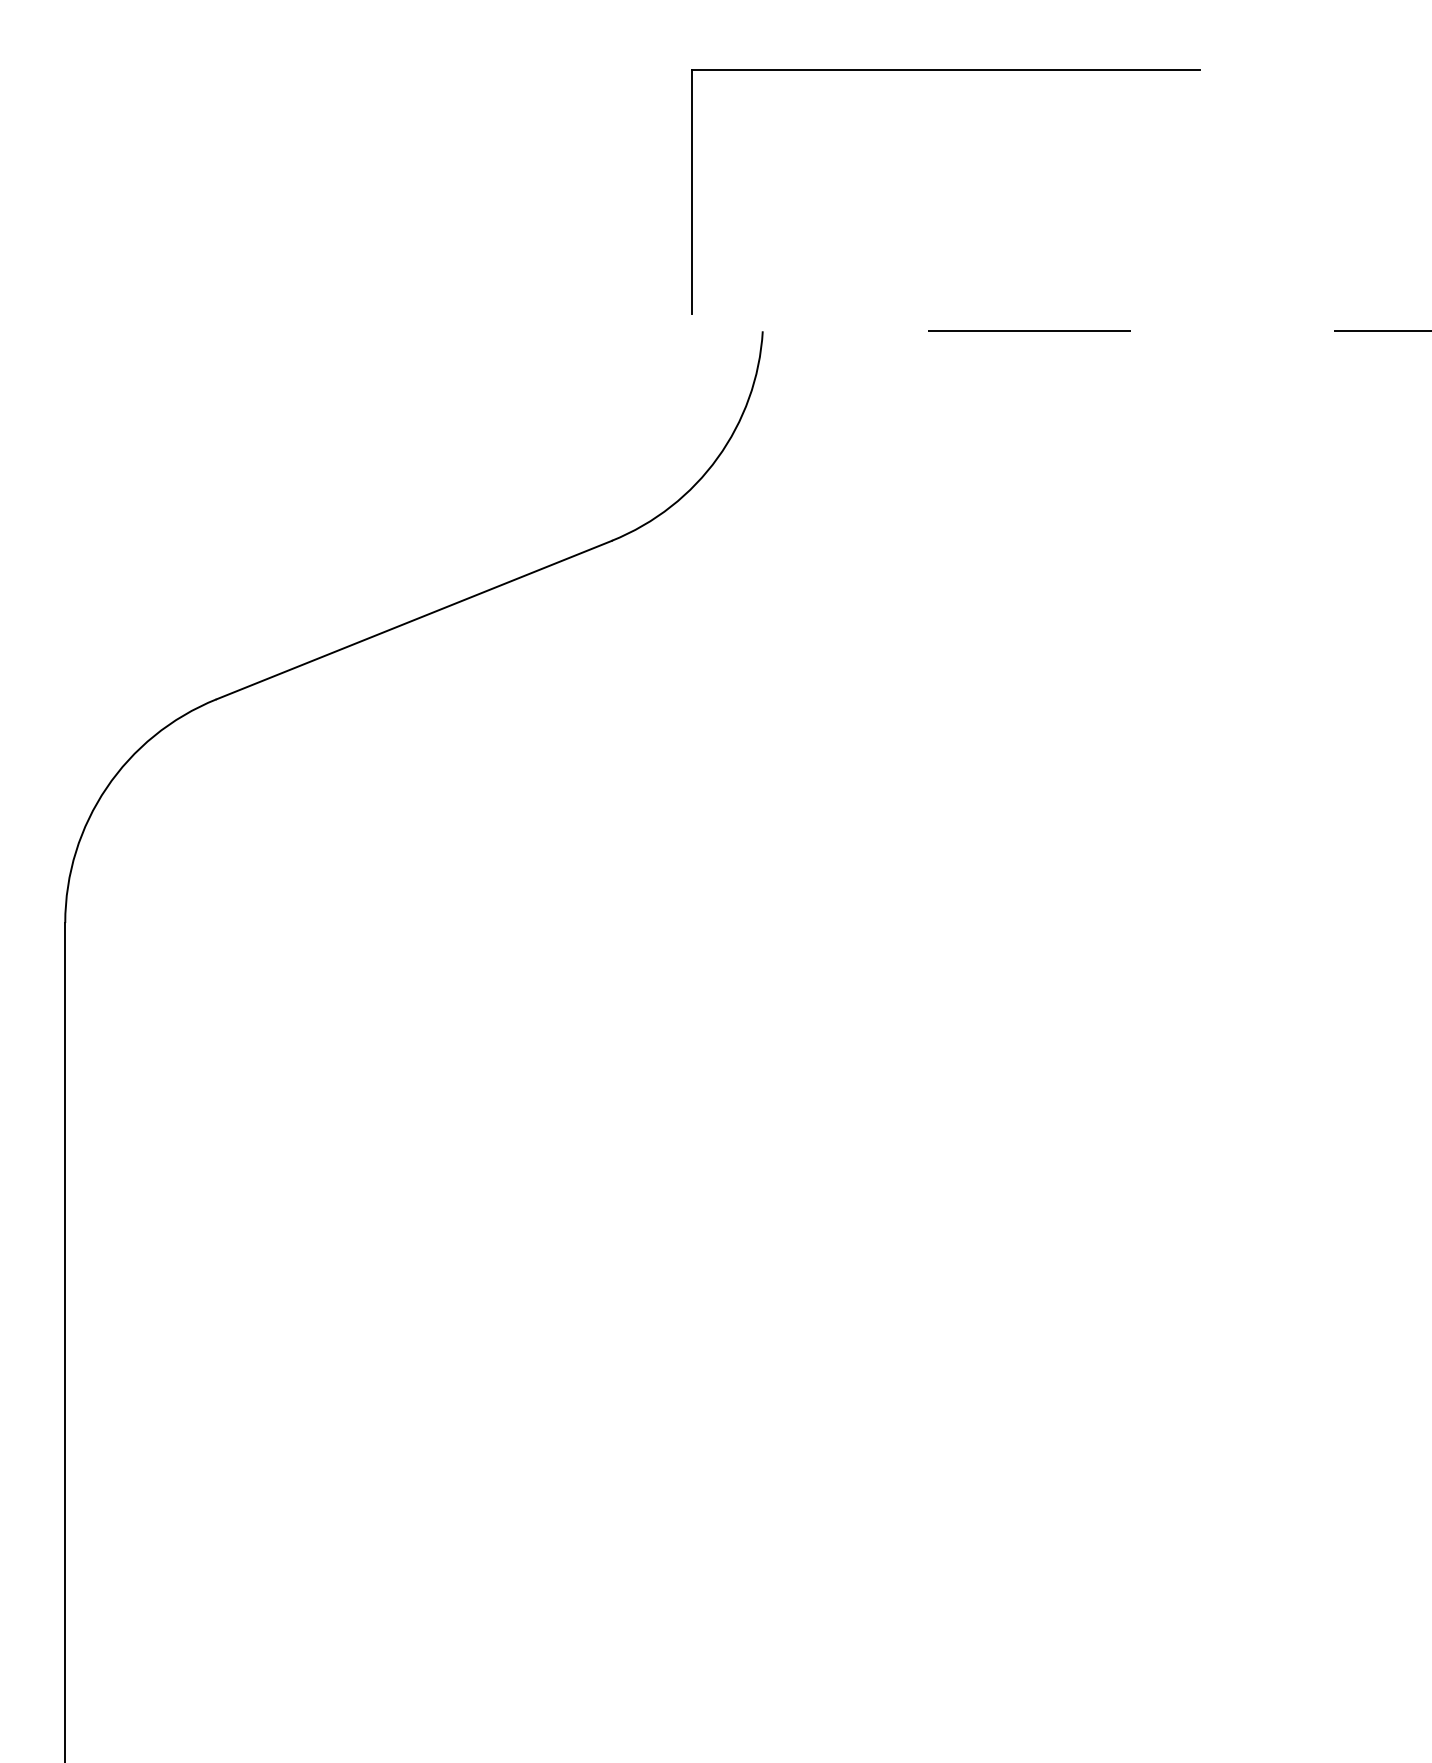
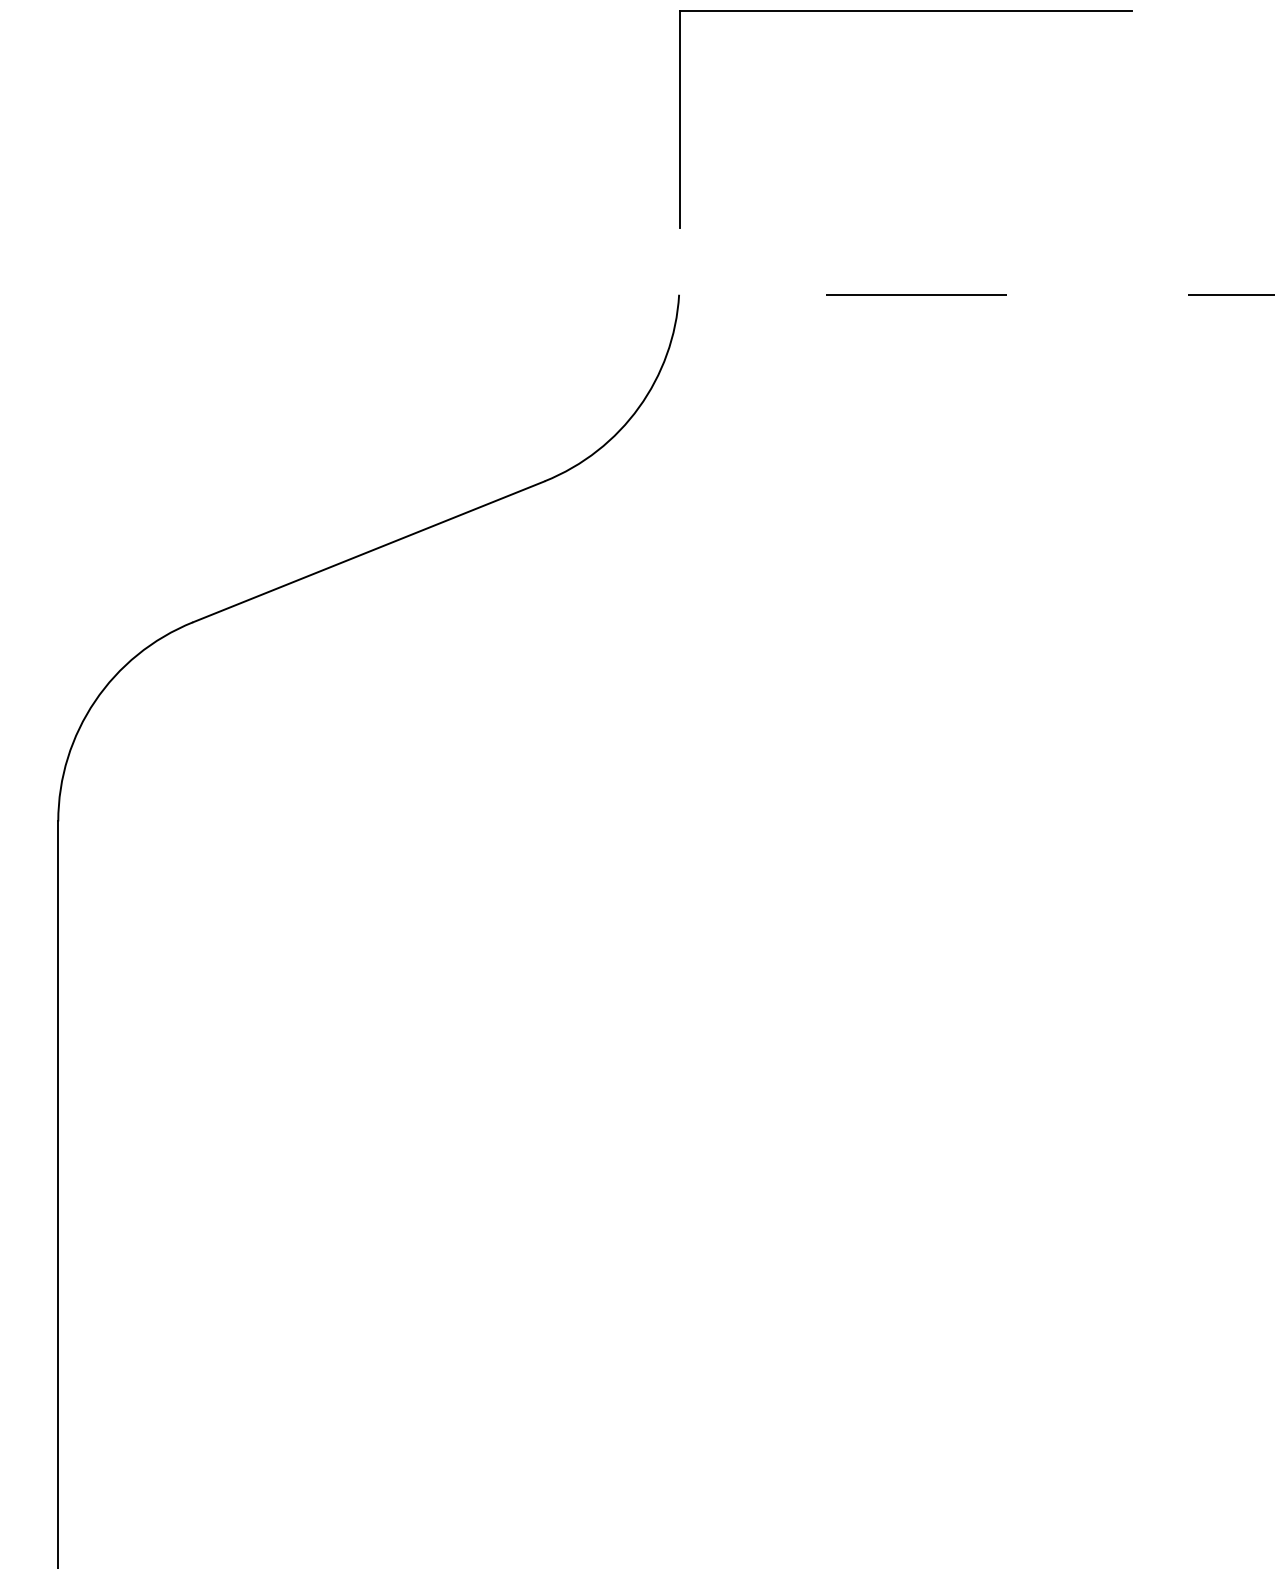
part: (945, 70) -> (904, 11), moved

